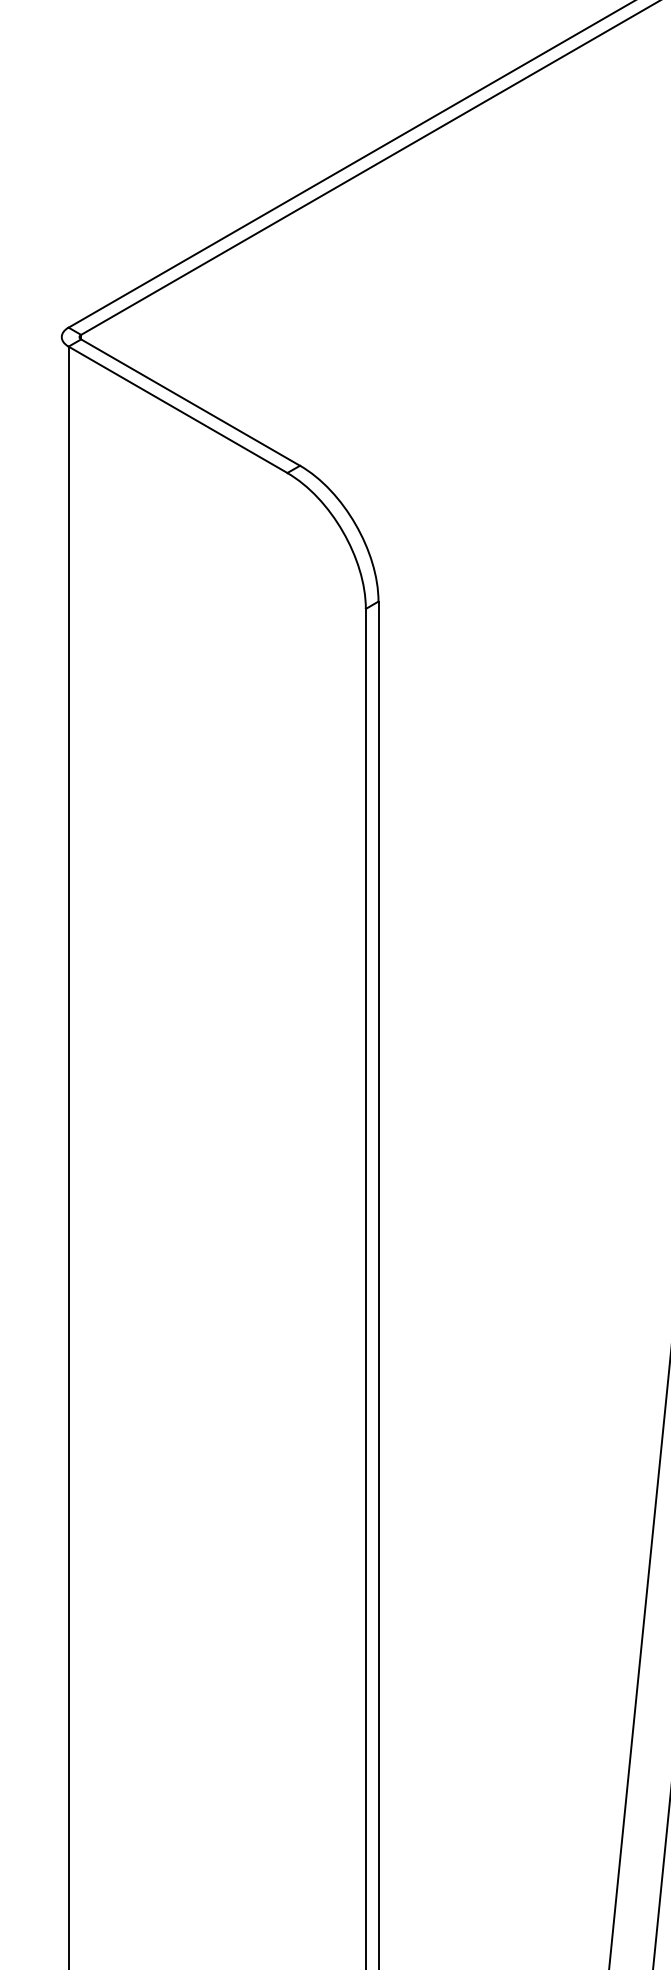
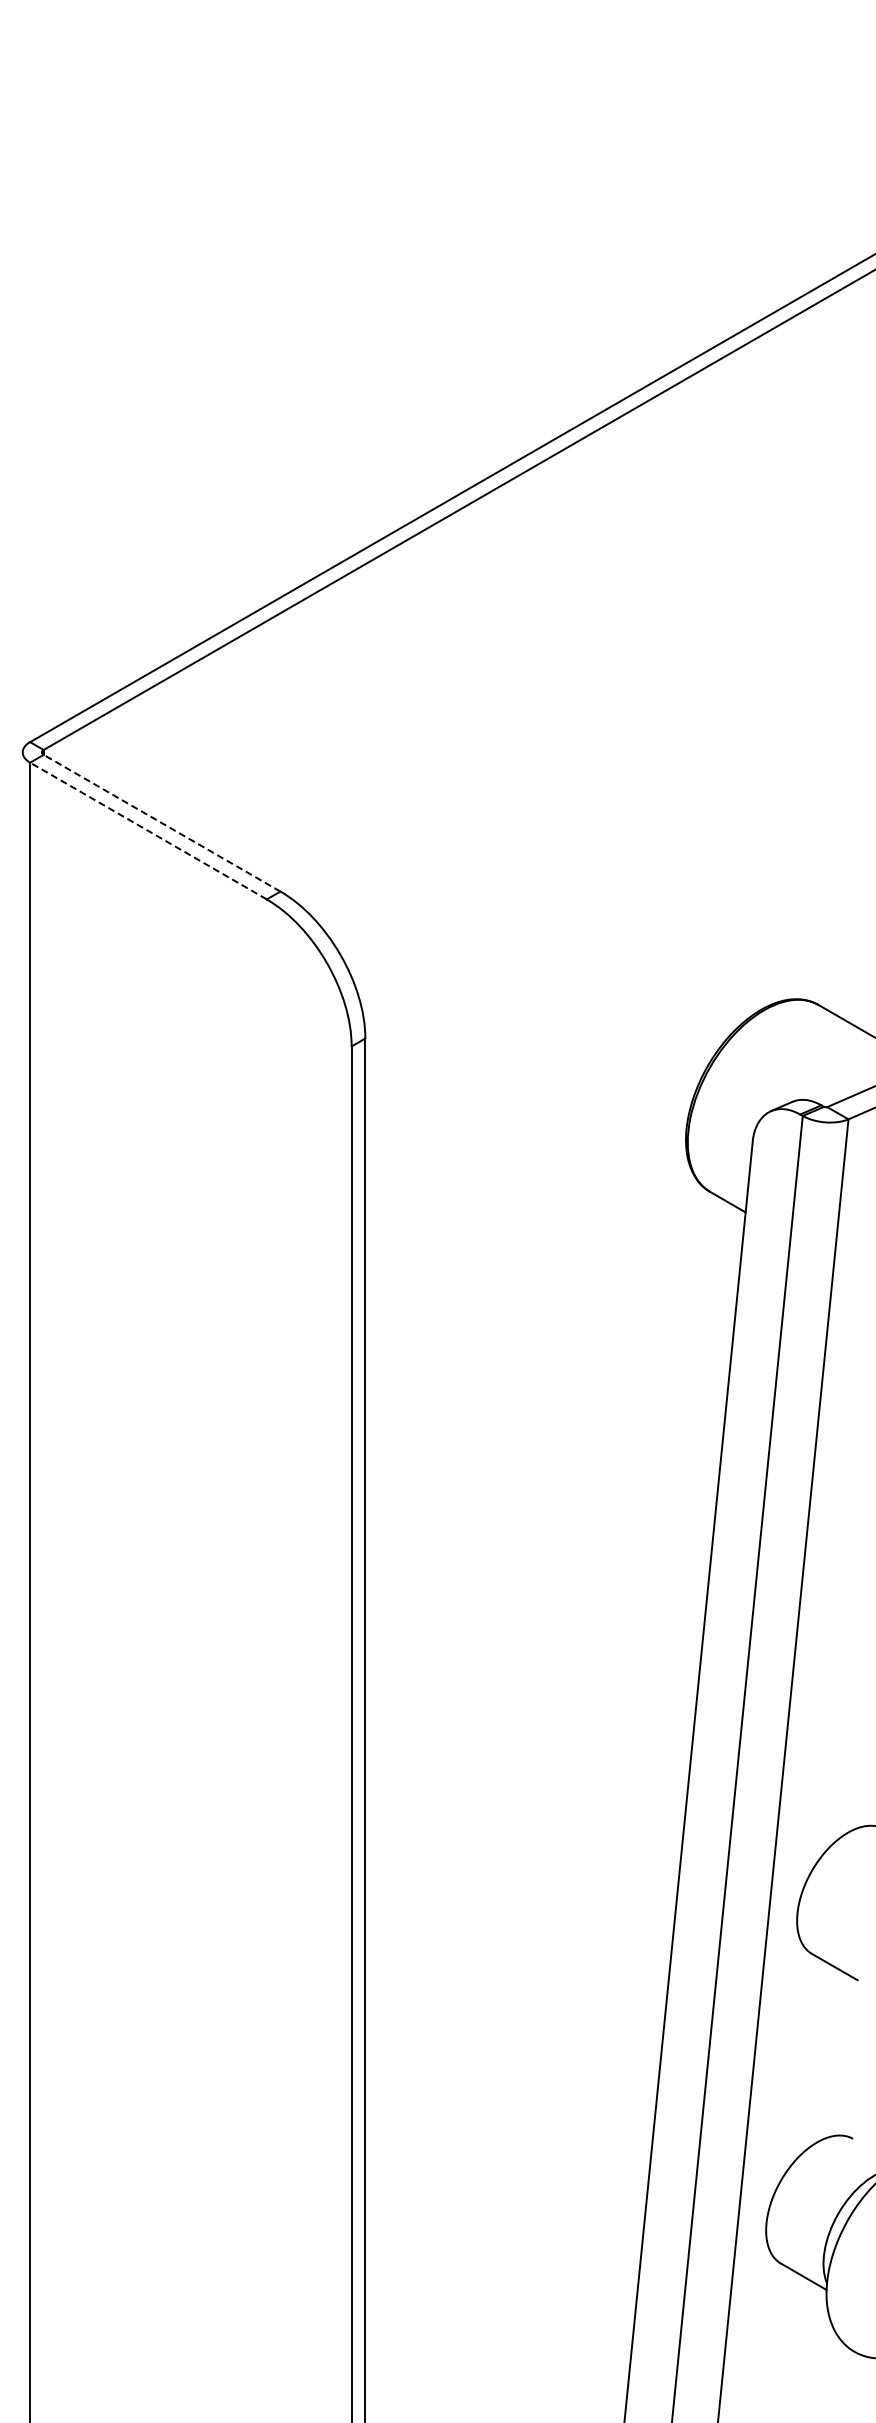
line: (190, 402) -> (162, 823), solid -> dashed
line: (178, 410) -> (148, 831), solid -> dashed

